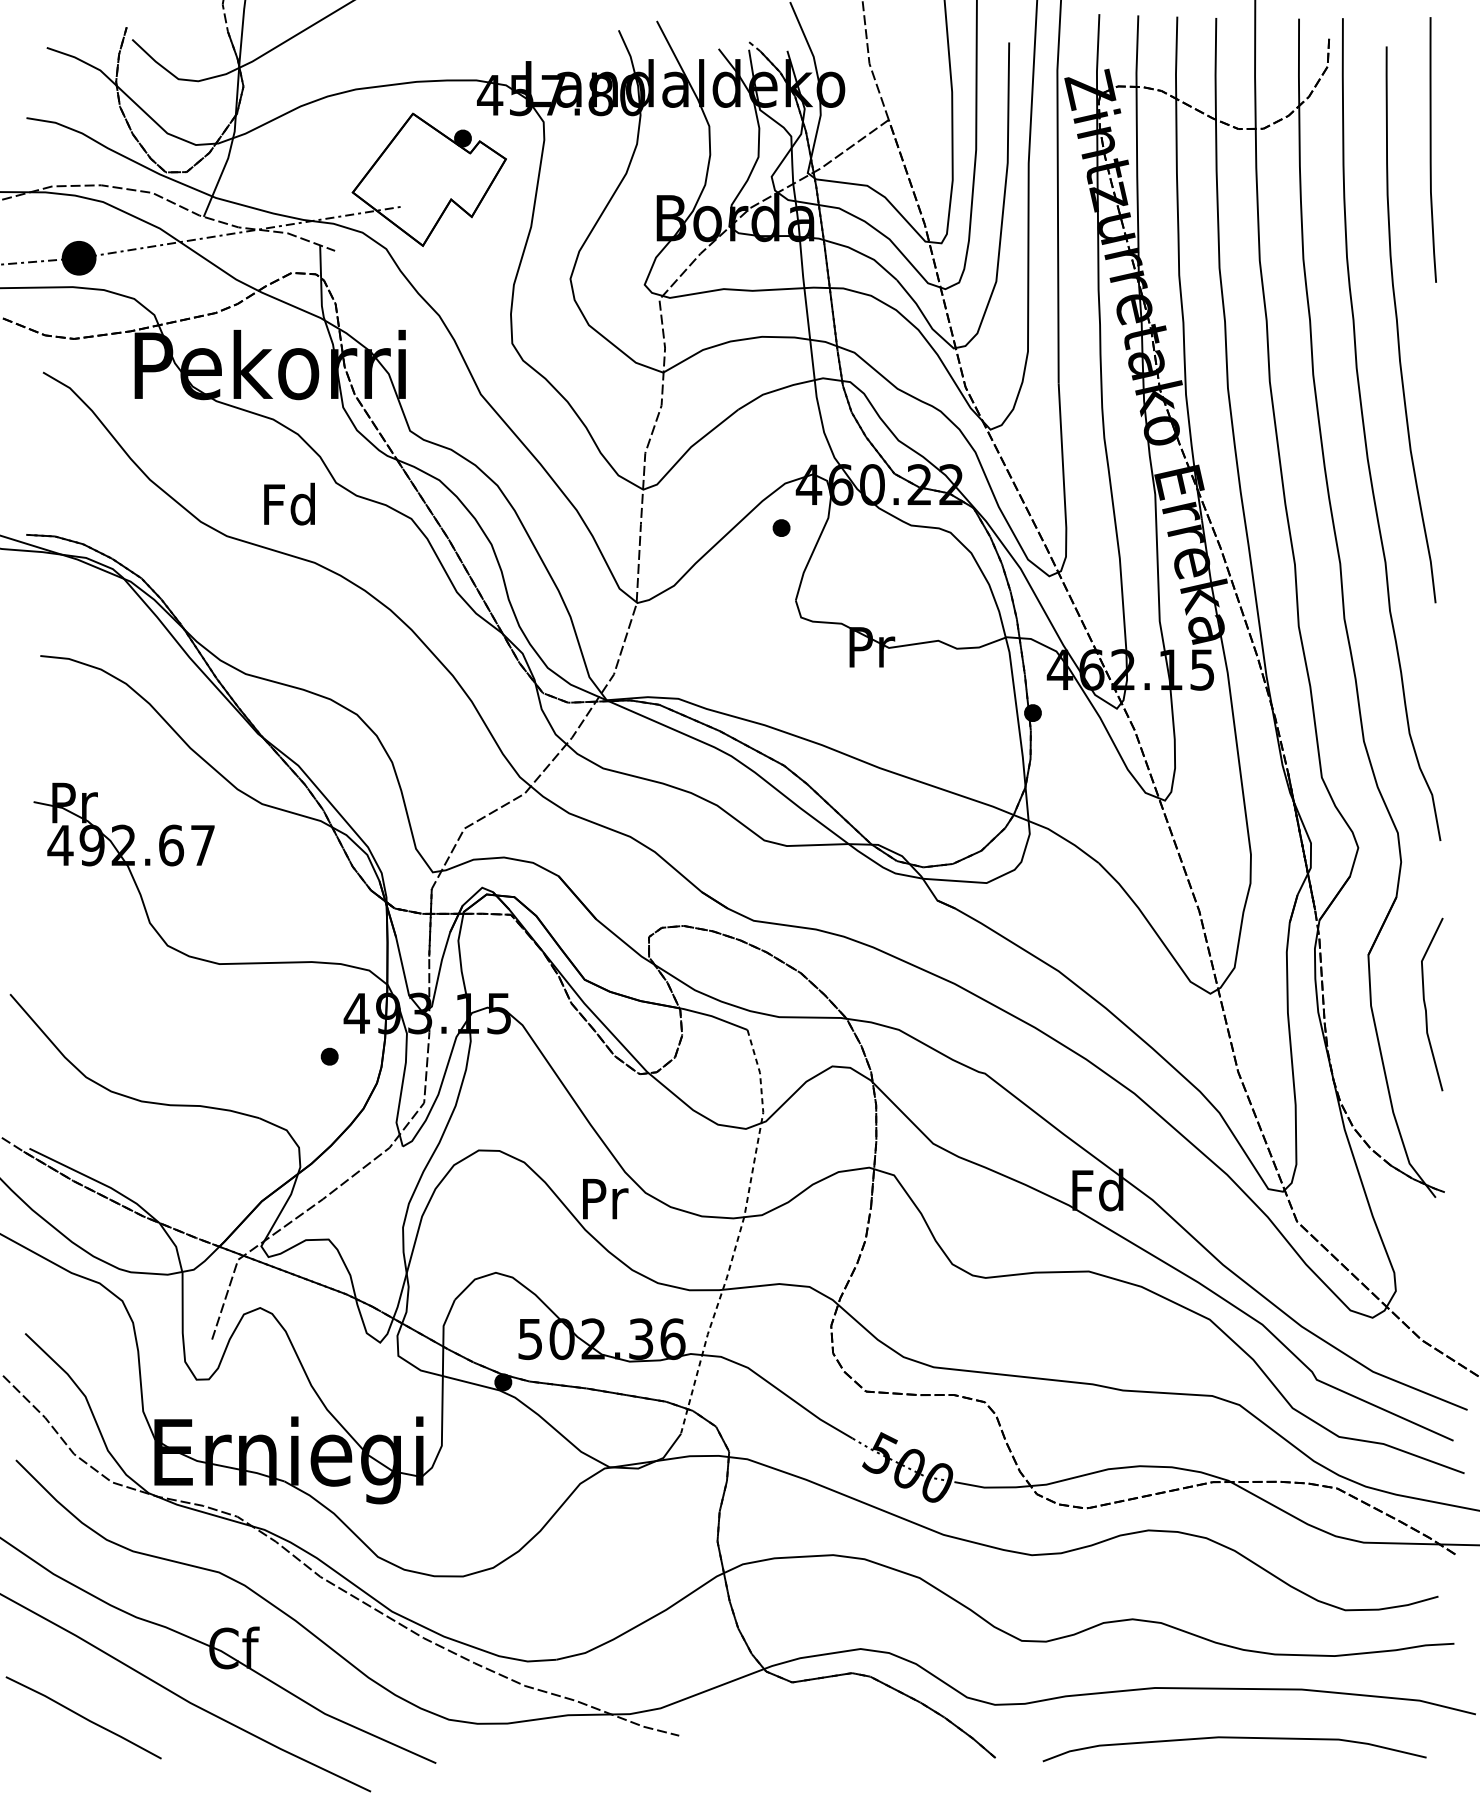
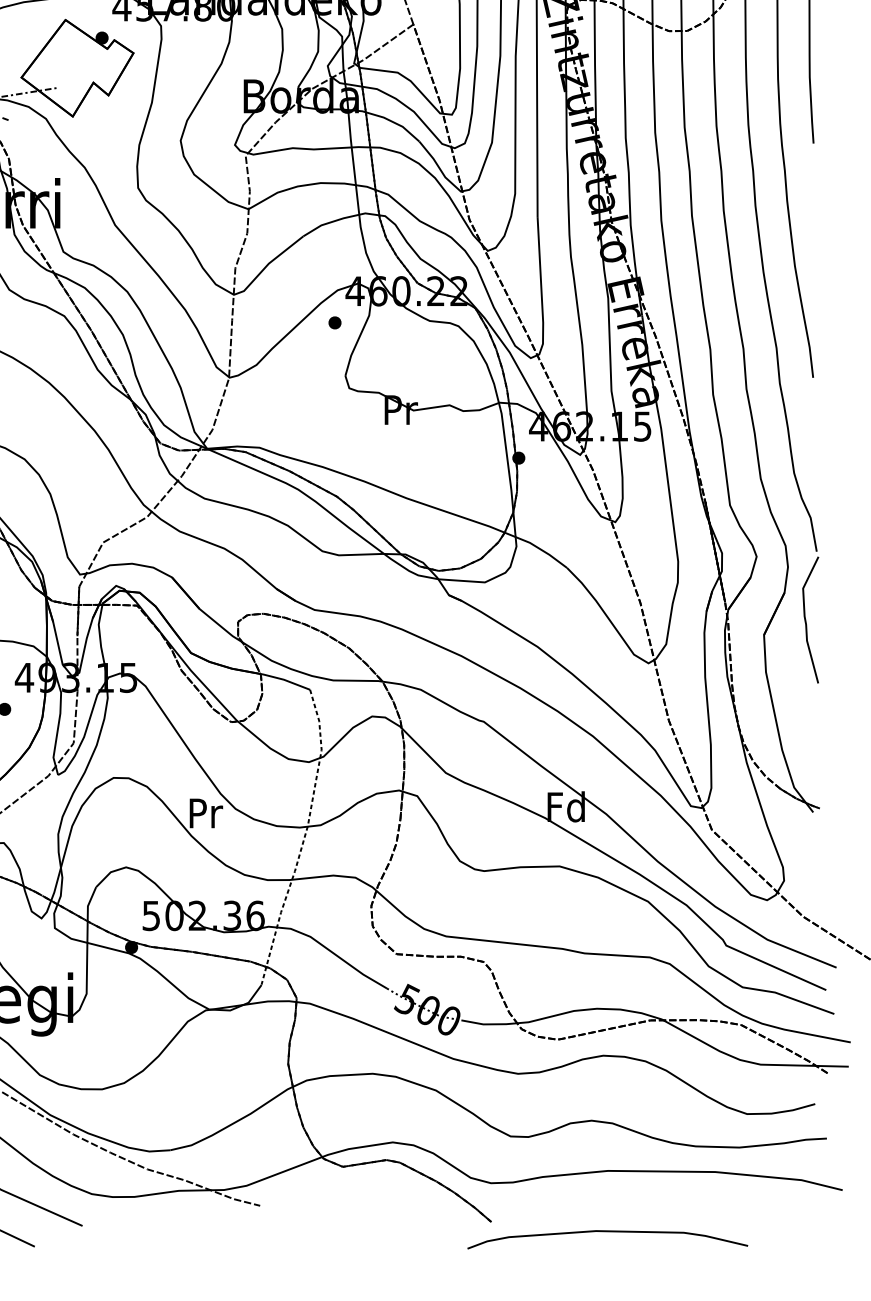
curve: (1426, 1006) -> (806, 621), moved
curve: (1234, 1738) -> (607, 1231), moved

